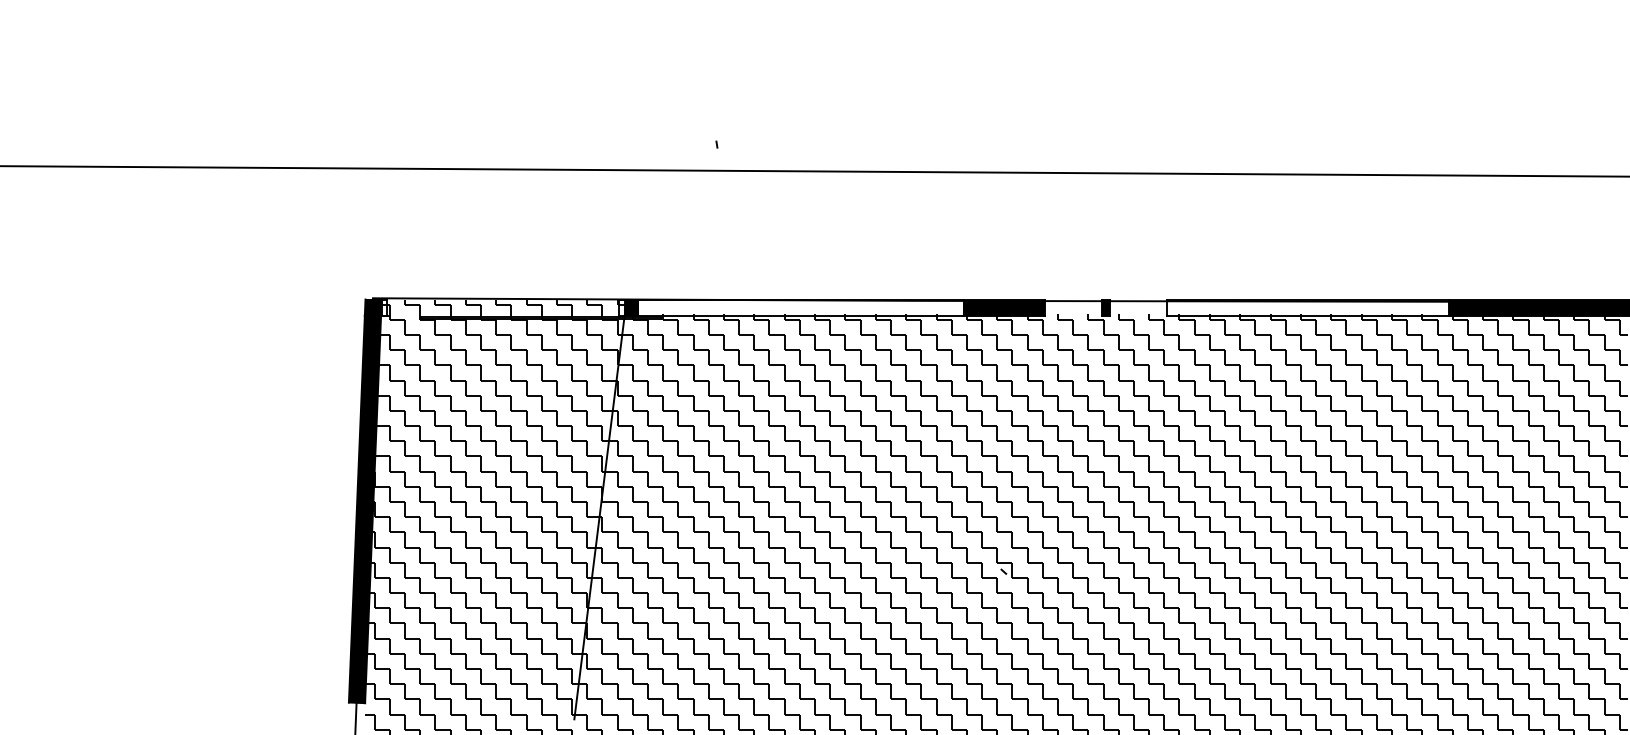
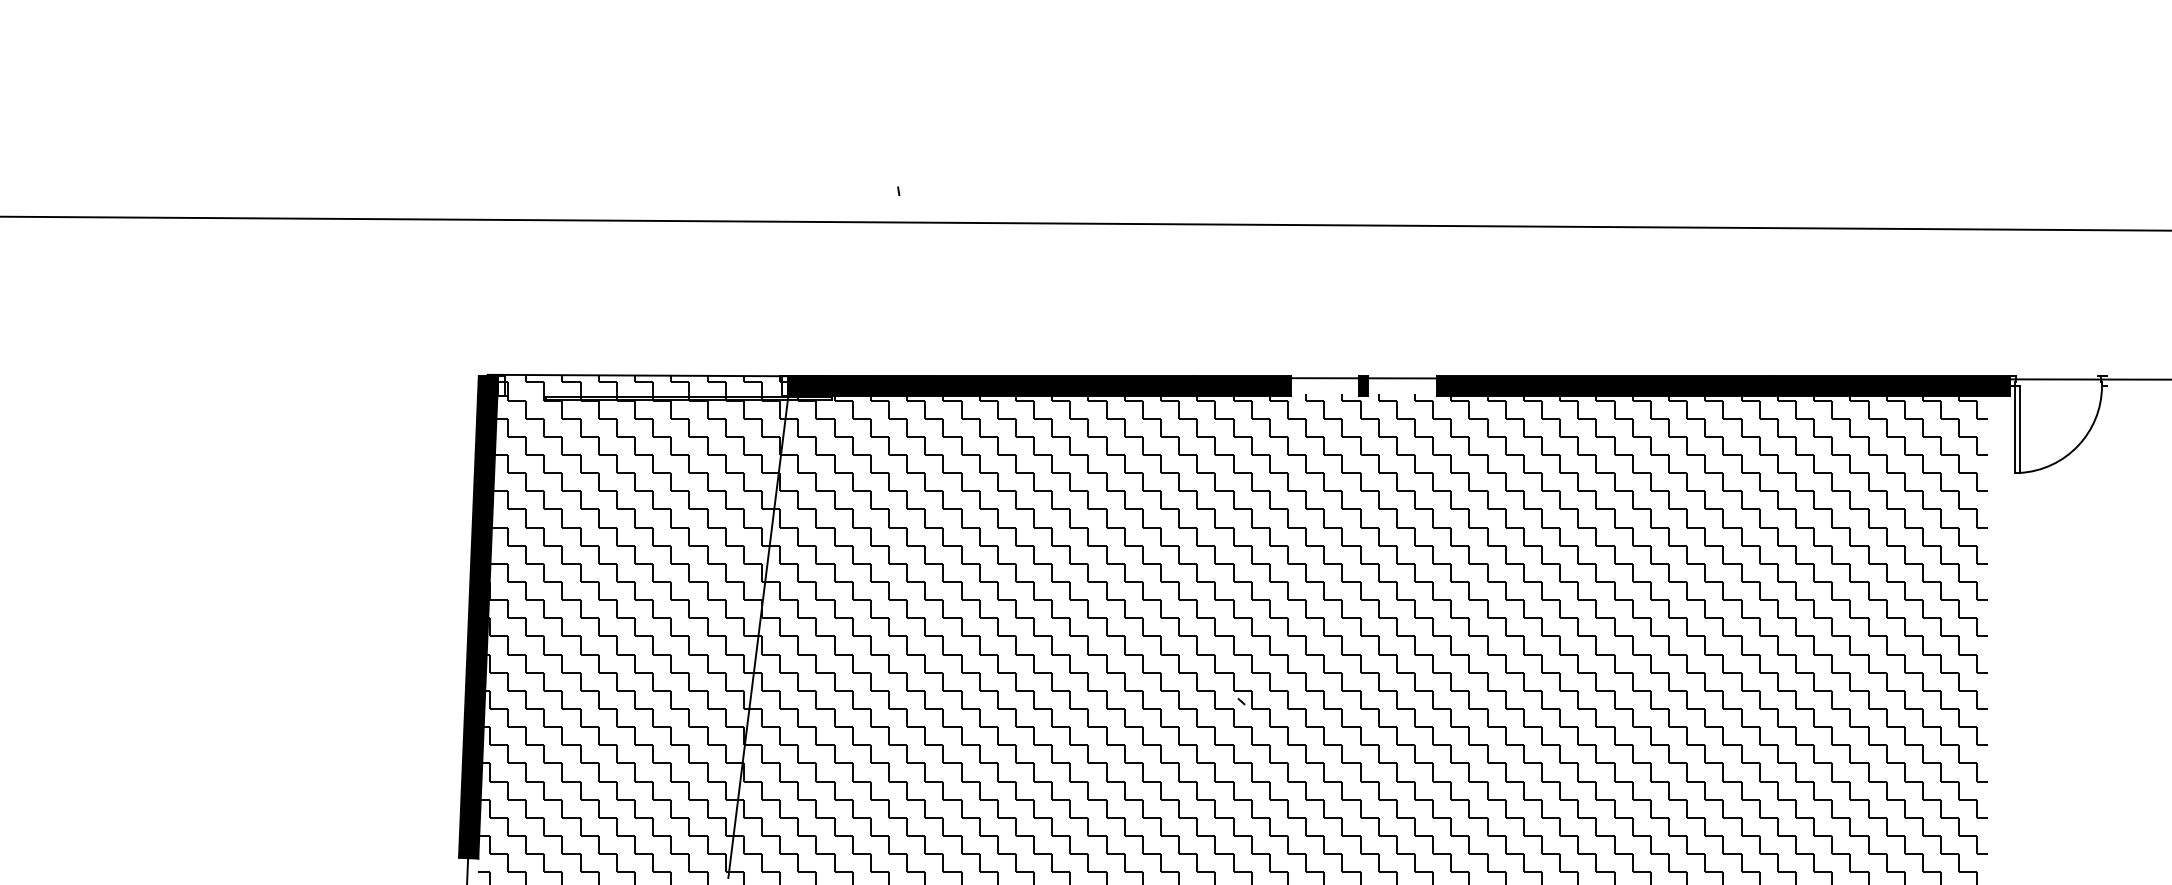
fill: (800, 307) -> (998, 385), added
fill: (1307, 307) -> (1604, 385), added

